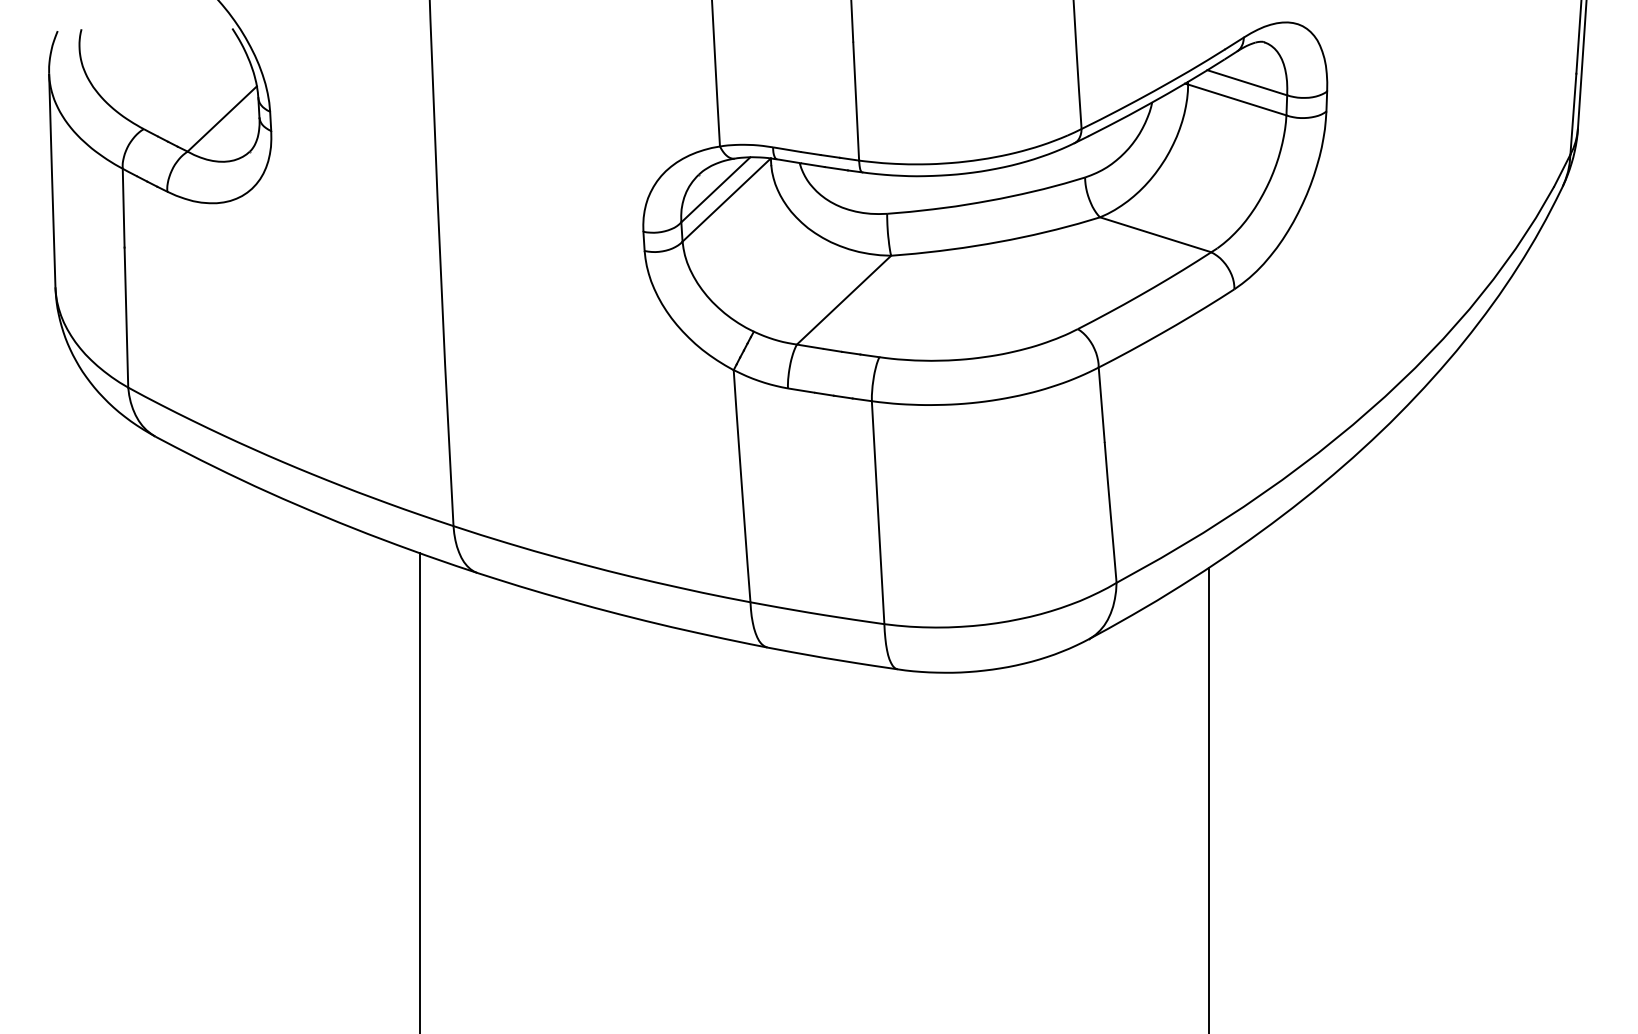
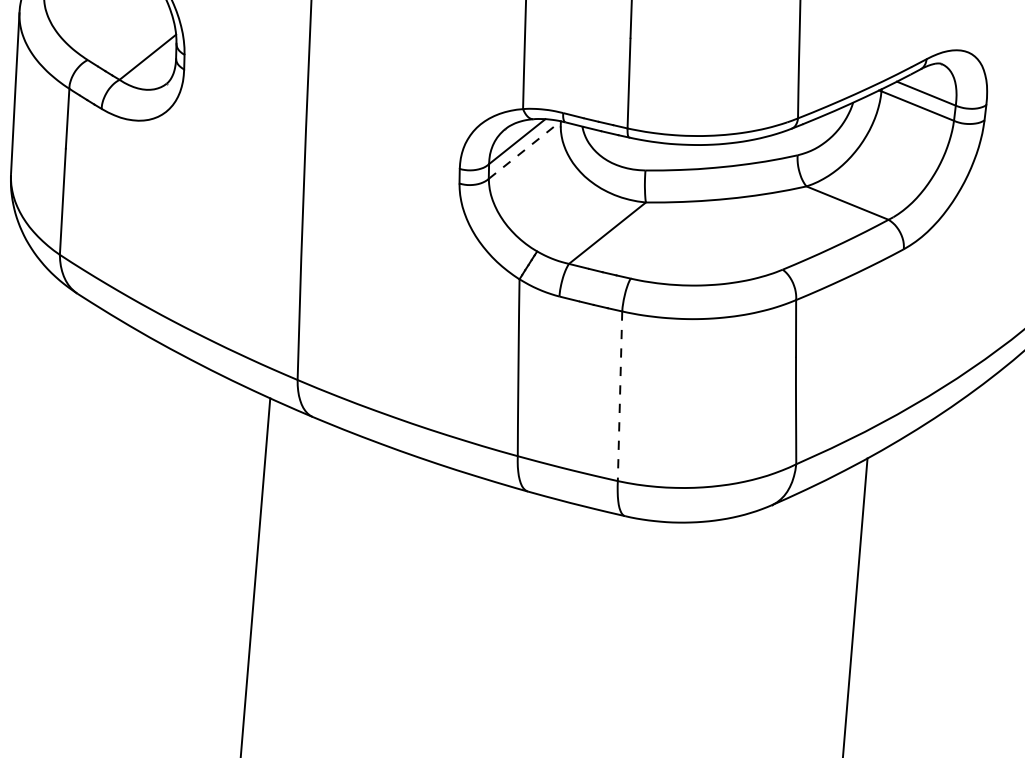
line: (726, 200) -> (524, 150), solid -> dashed
line: (878, 512) -> (620, 396), solid -> dashed

